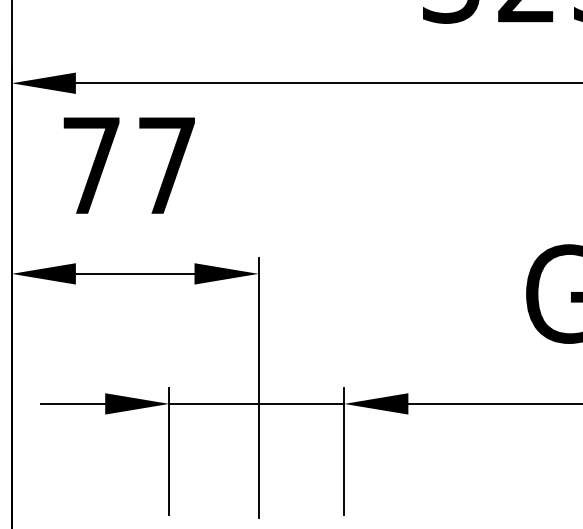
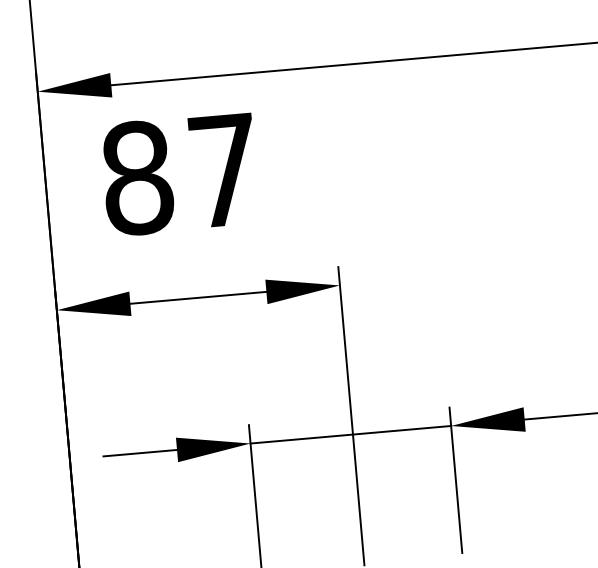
text: (91, 165) -> (137, 177), 77 -> 87

